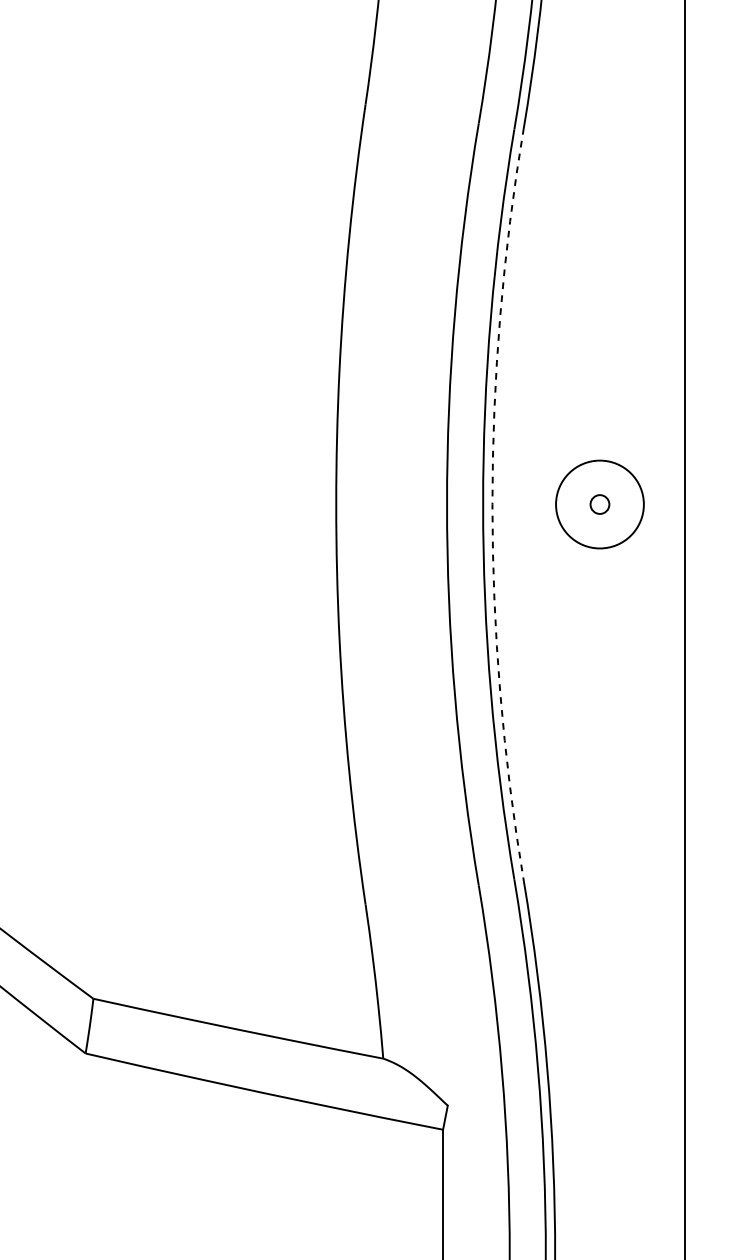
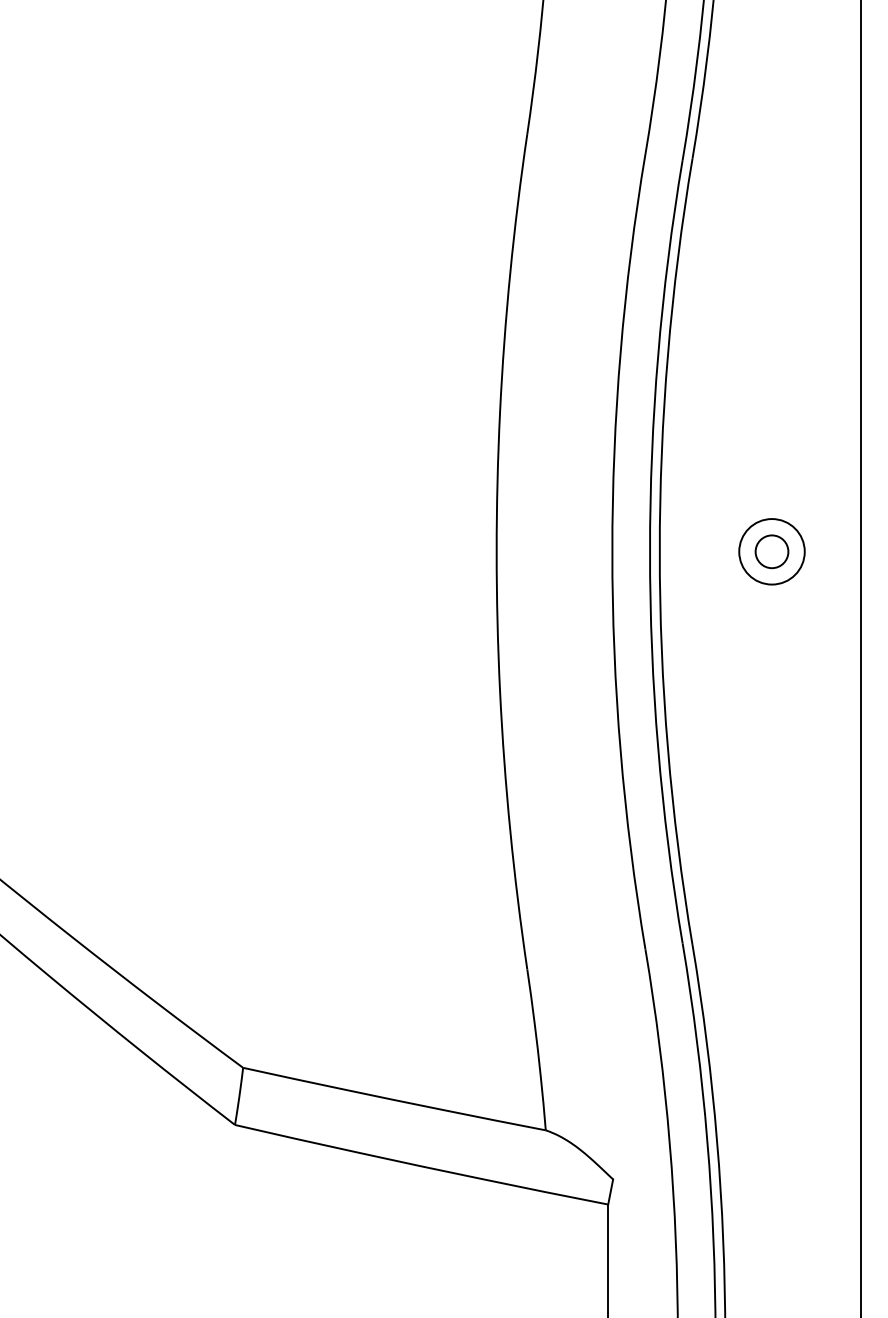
arc: (492, 504) -> (659, 551), dashed -> solid
circle: (599, 504) -> (771, 551), size x0.71
circle: (599, 504) -> (771, 551), size x1.67

